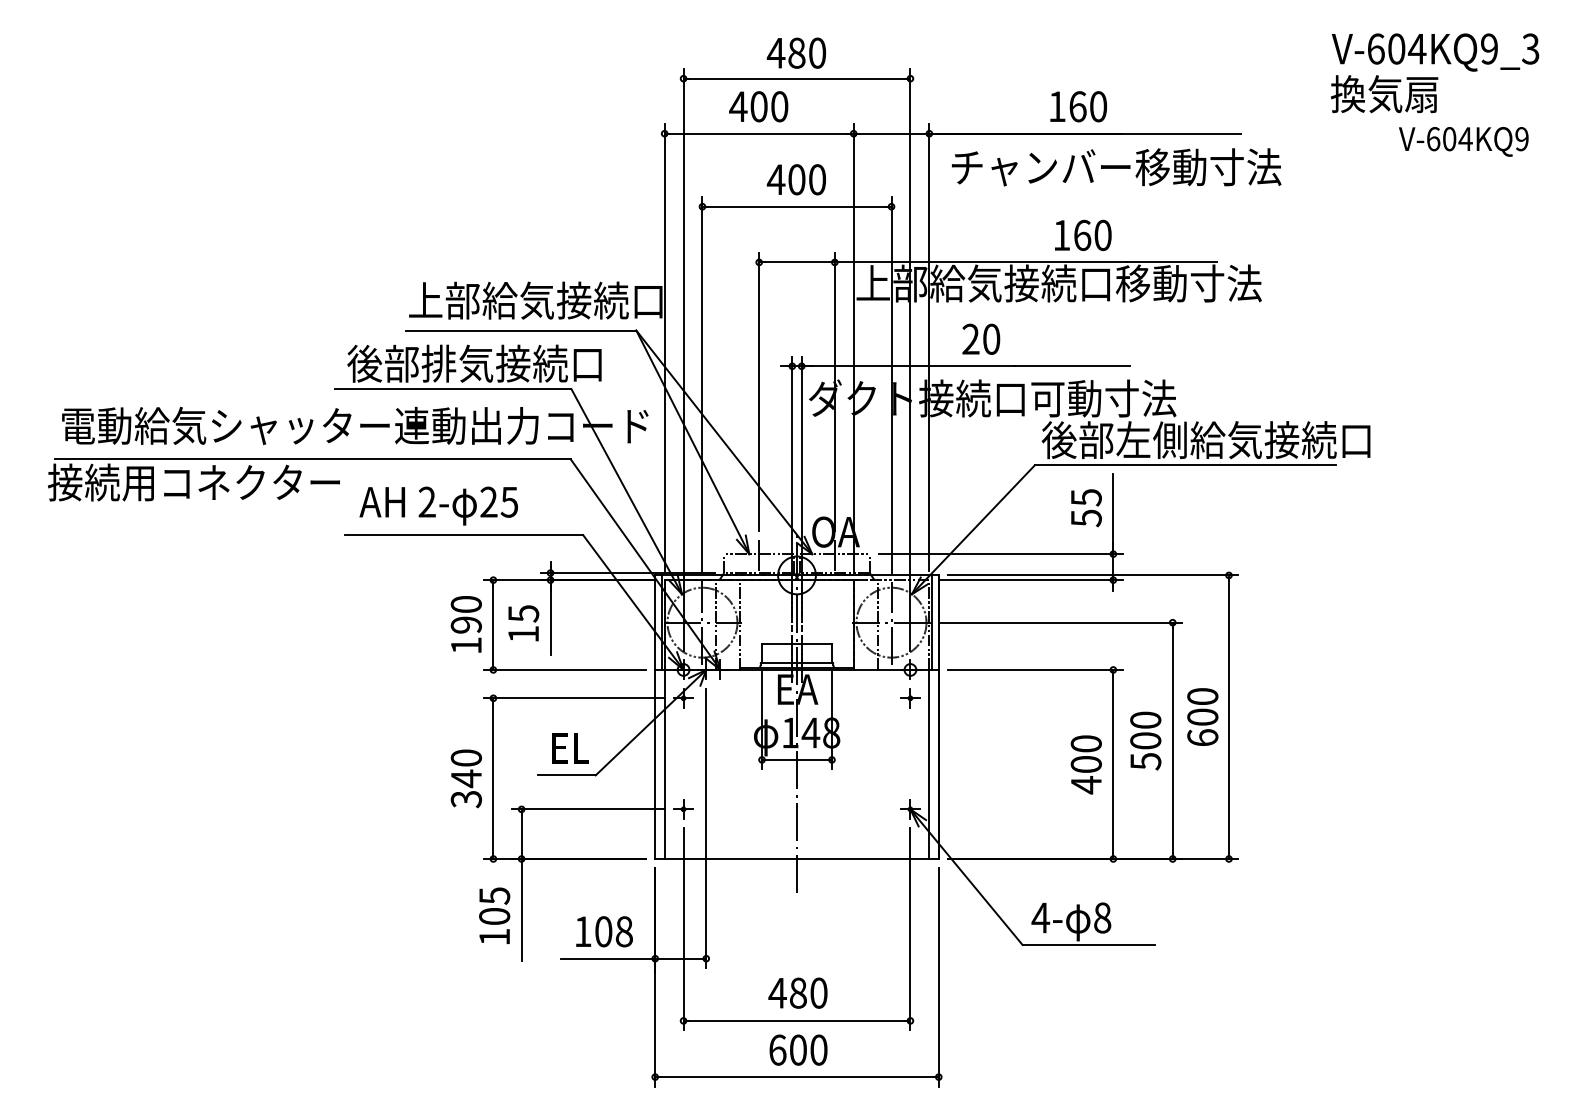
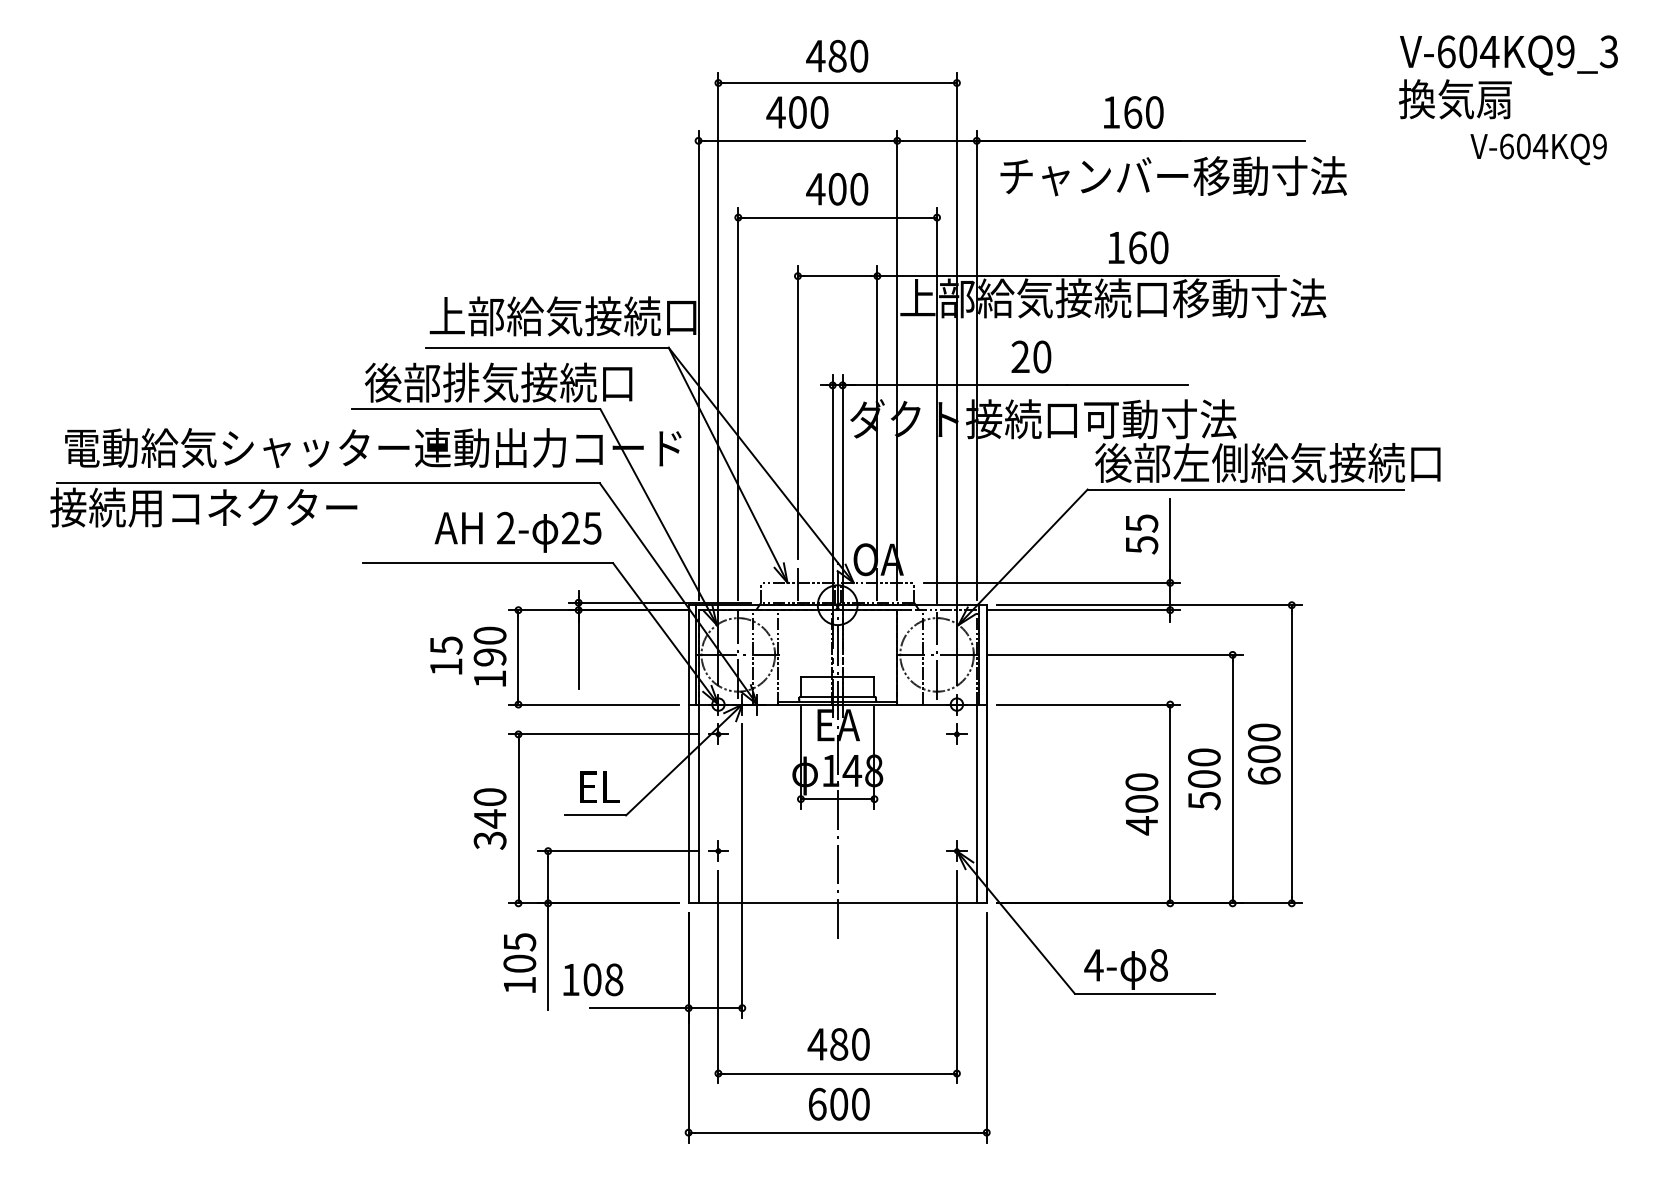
text: (438, 505) -> (517, 531), moved
text: (523, 623) -> (446, 655), moved
text: (604, 931) -> (593, 979), moved

